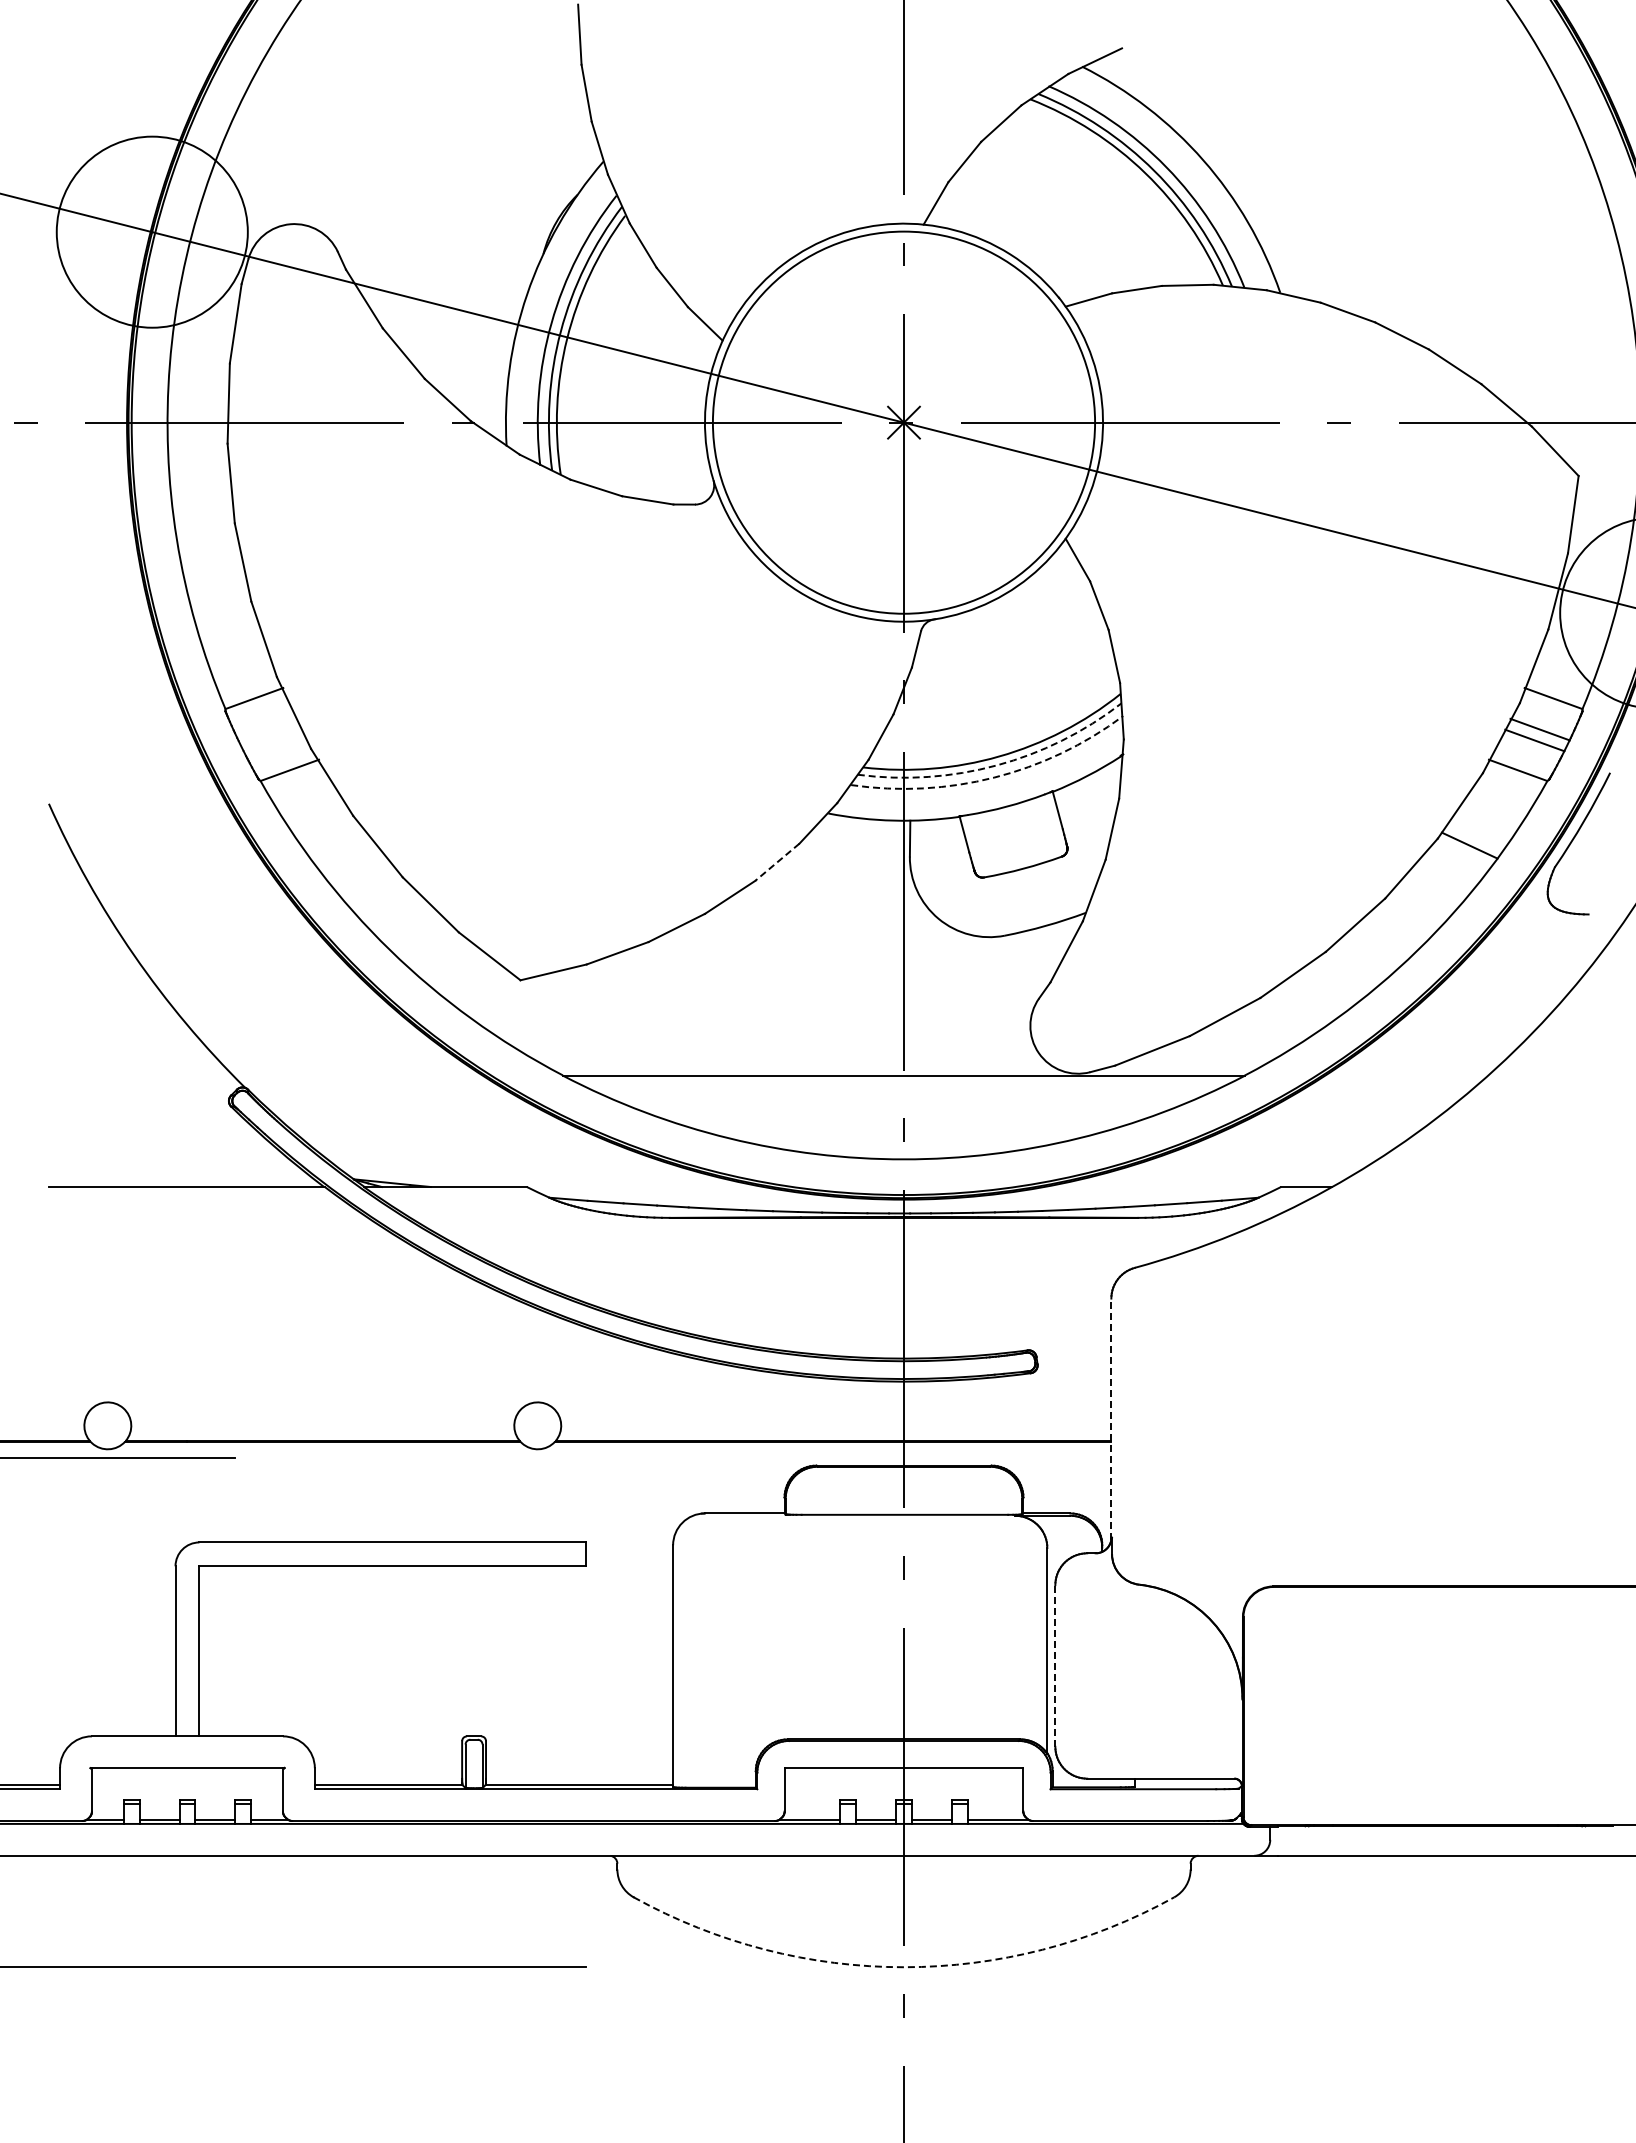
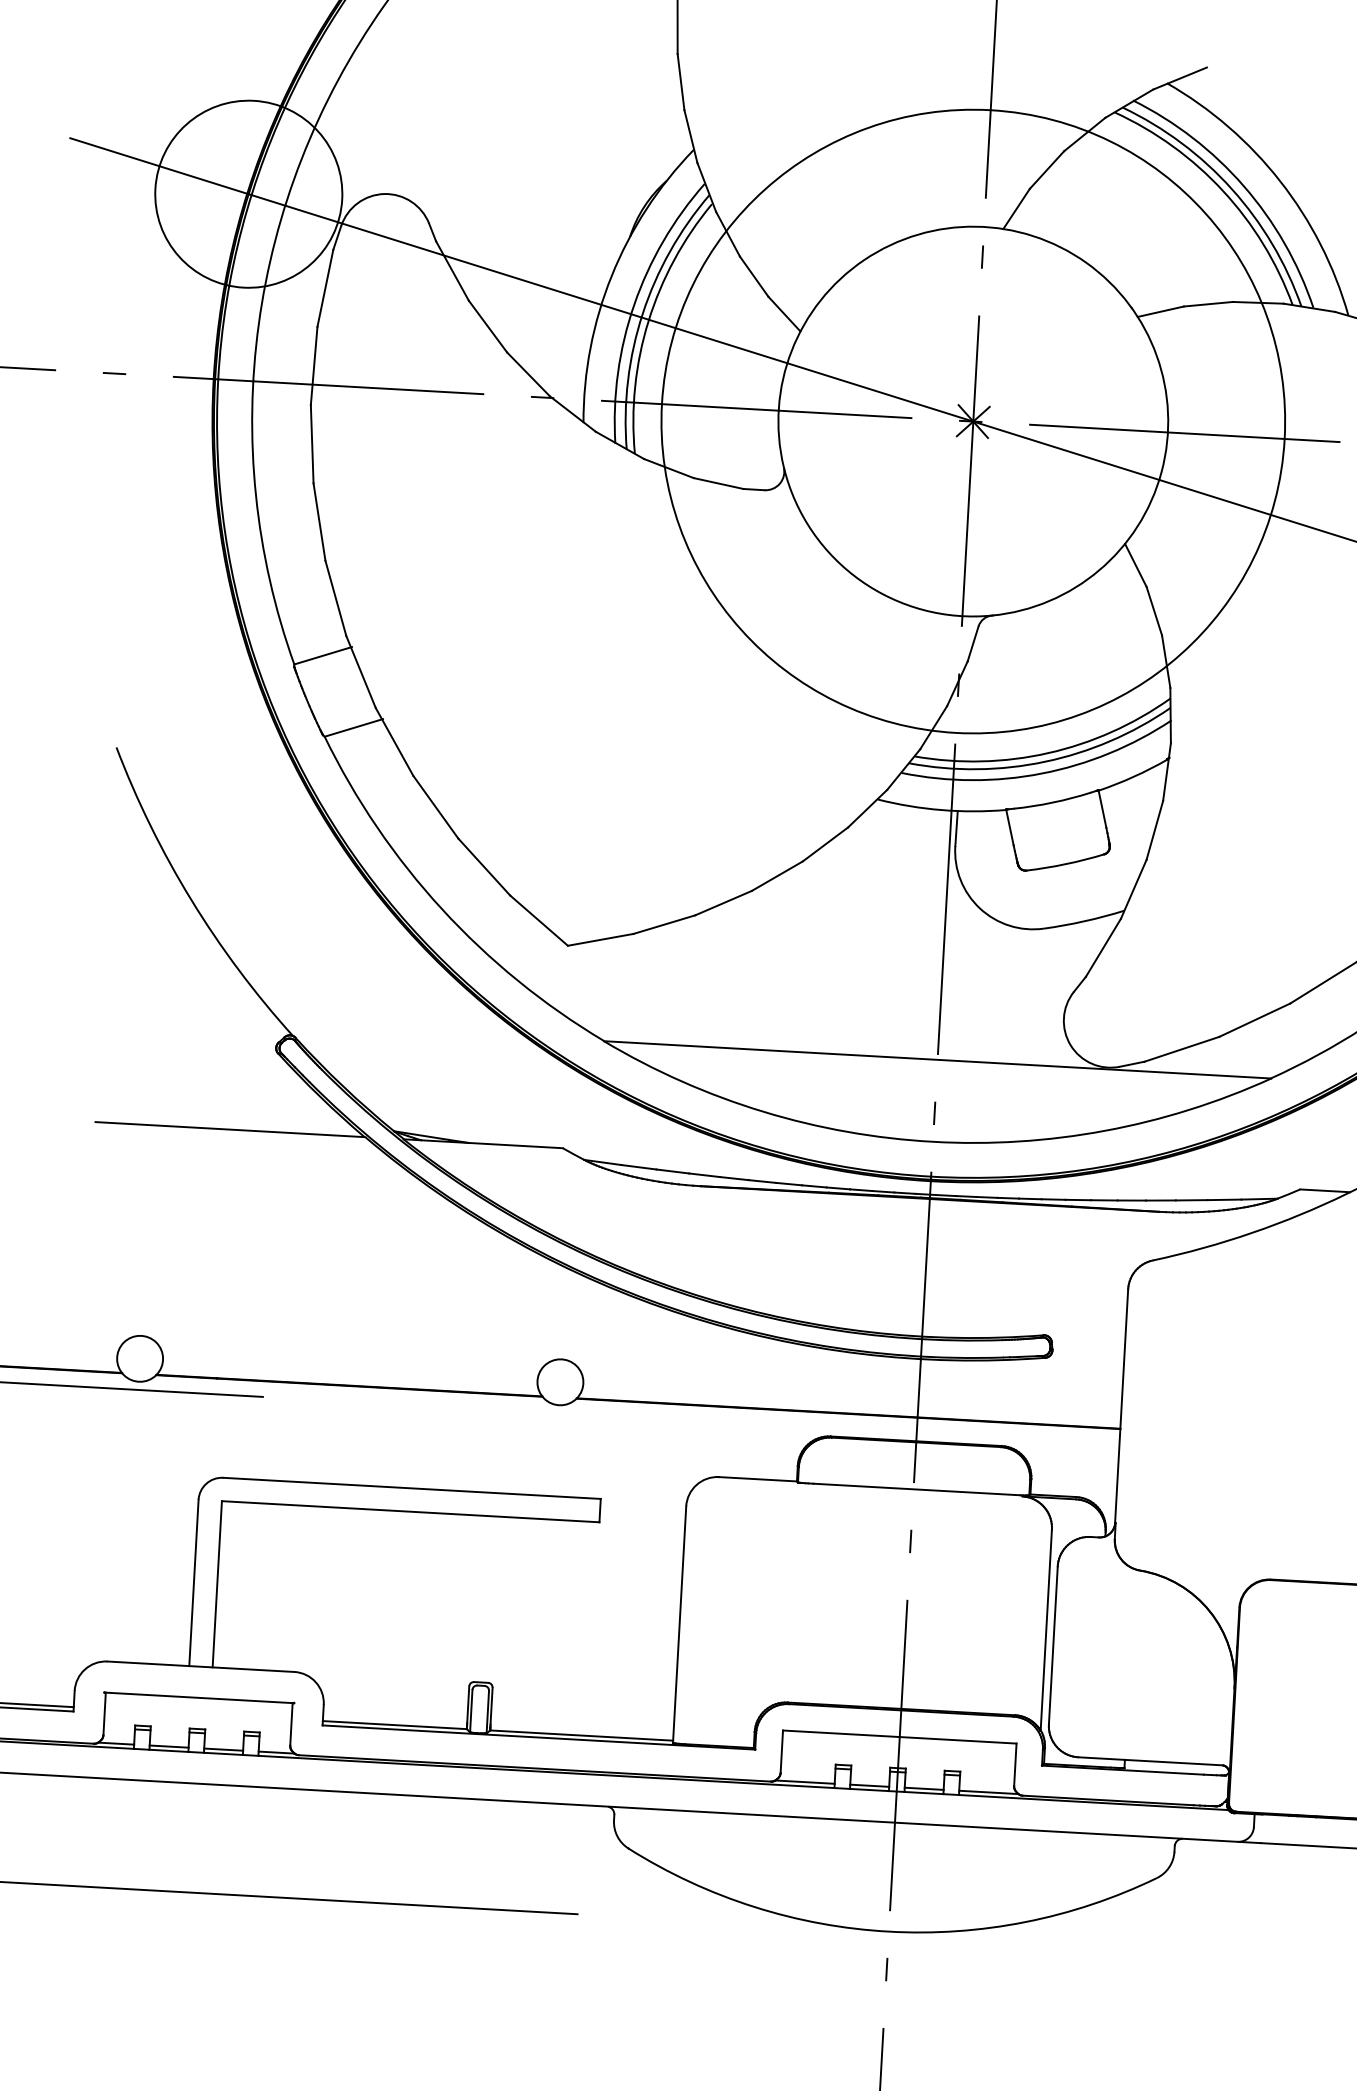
circle: (903, 422) -> (972, 421), size x1.67
arc: (996, 765) -> (1045, 761), dashed -> solid
arc: (994, 777) -> (1042, 773), dashed -> solid
line: (777, 862) -> (825, 844), dashed -> solid
line: (1111, 1418) -> (1121, 1406), dashed -> solid
line: (1055, 1665) -> (1053, 1644), dashed -> solid
arc: (904, 1967) -> (889, 1931), dashed -> solid

